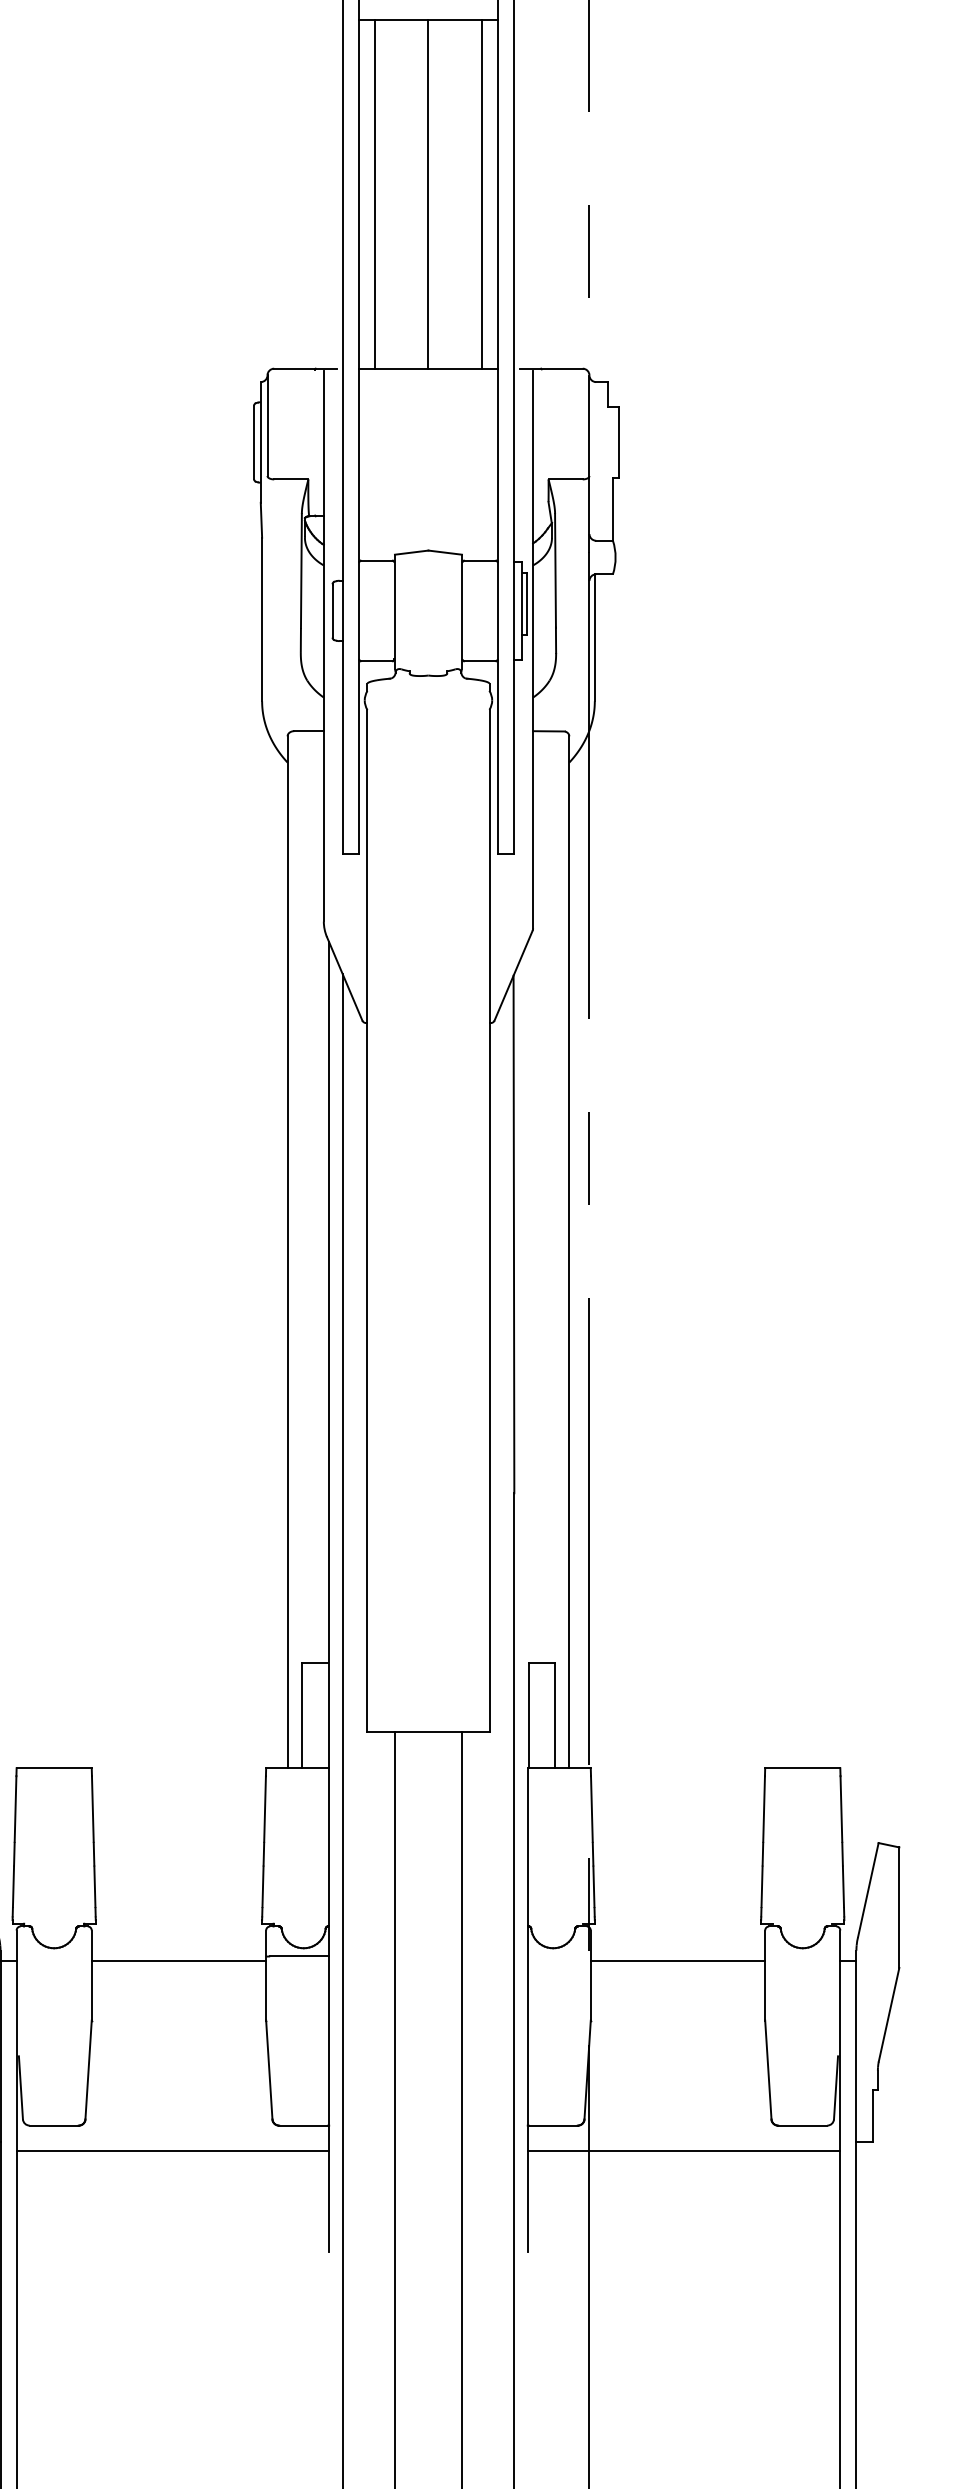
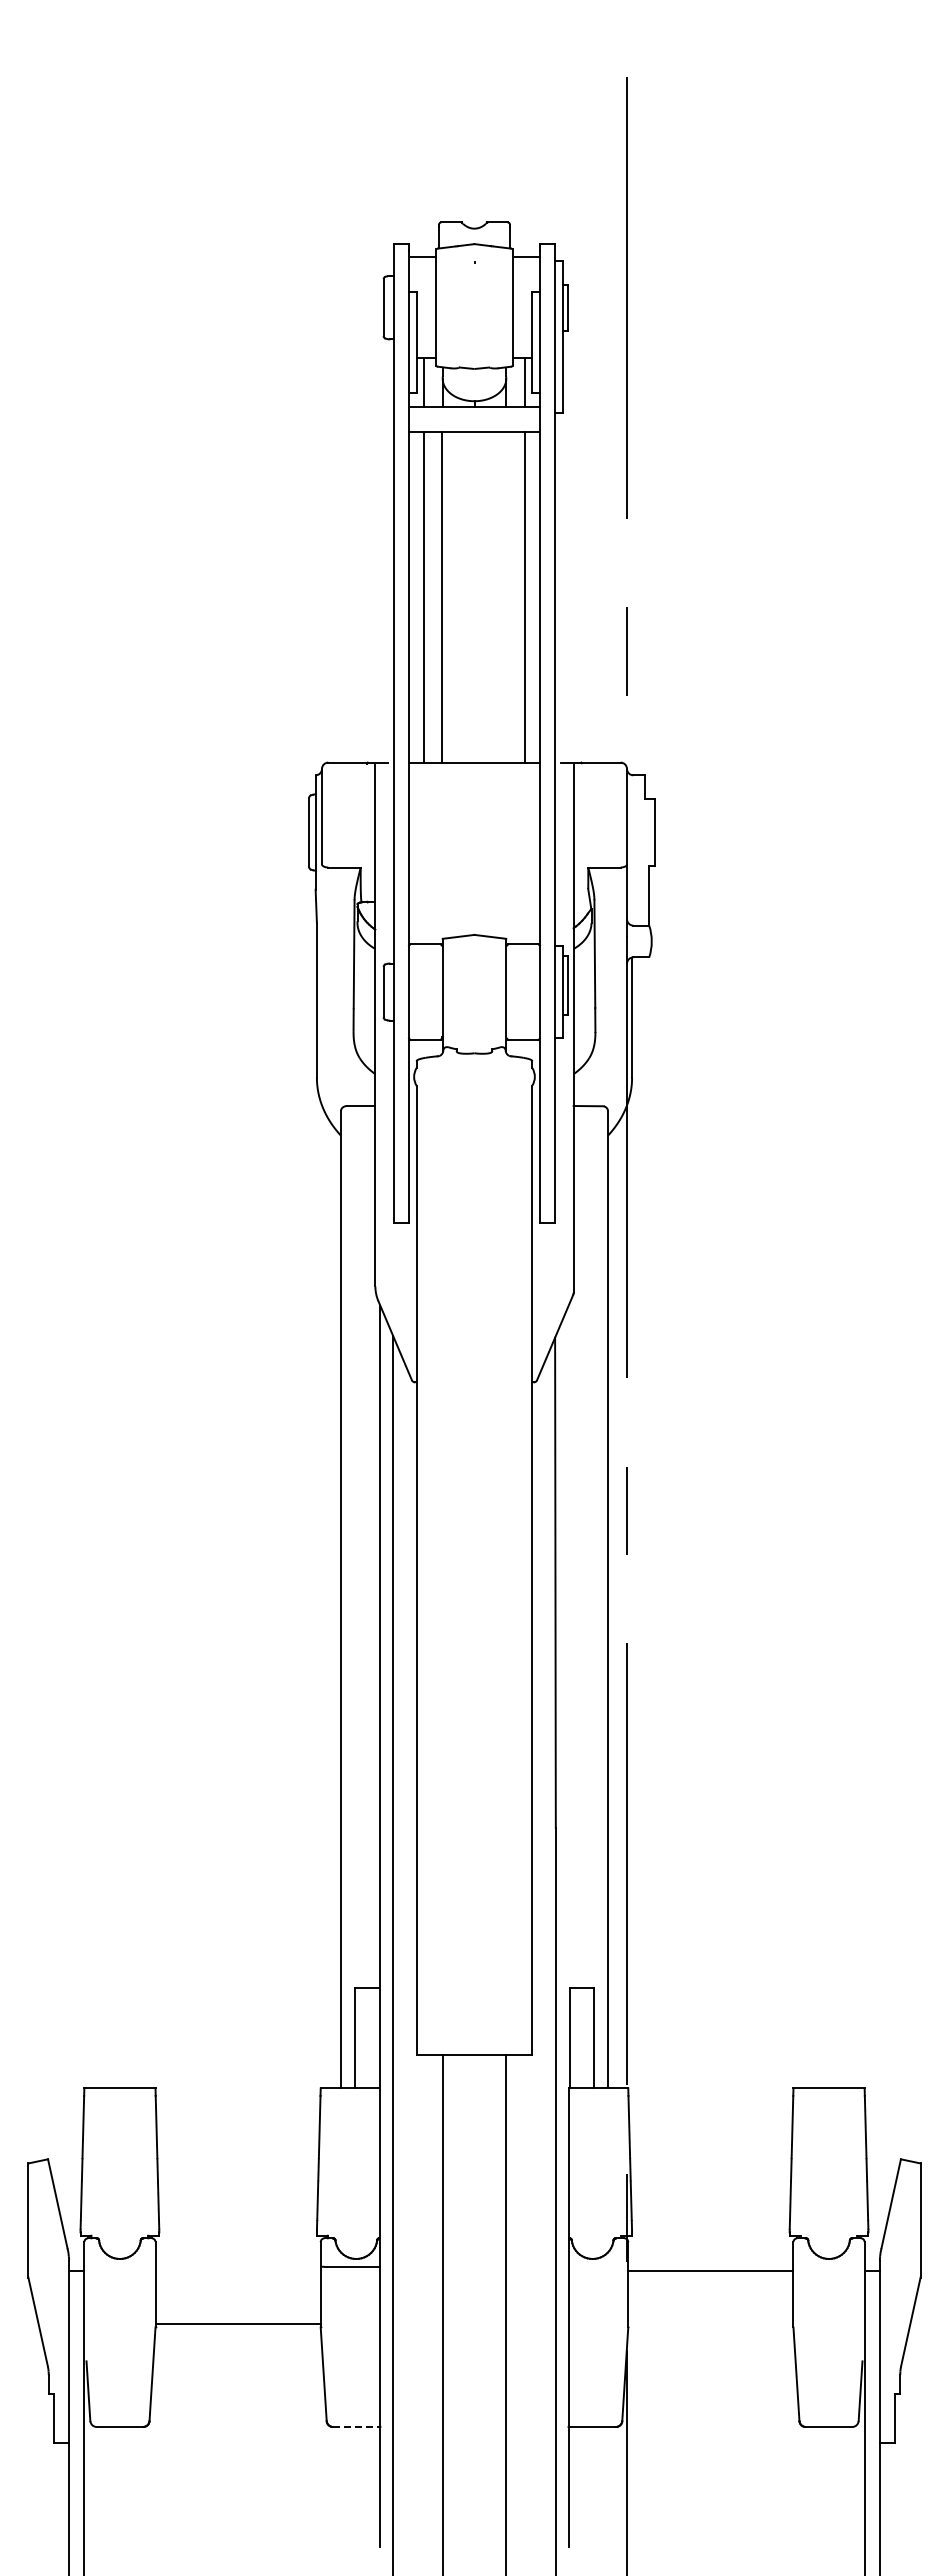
line: (428, 194) -> (441, 597), moved
line: (178, 1961) -> (237, 2324), moved
line: (303, 2125) -> (356, 2426), solid -> dashed
line: (173, 2150) -> (232, 2450), removed
line: (683, 2150) -> (716, 2450), removed

